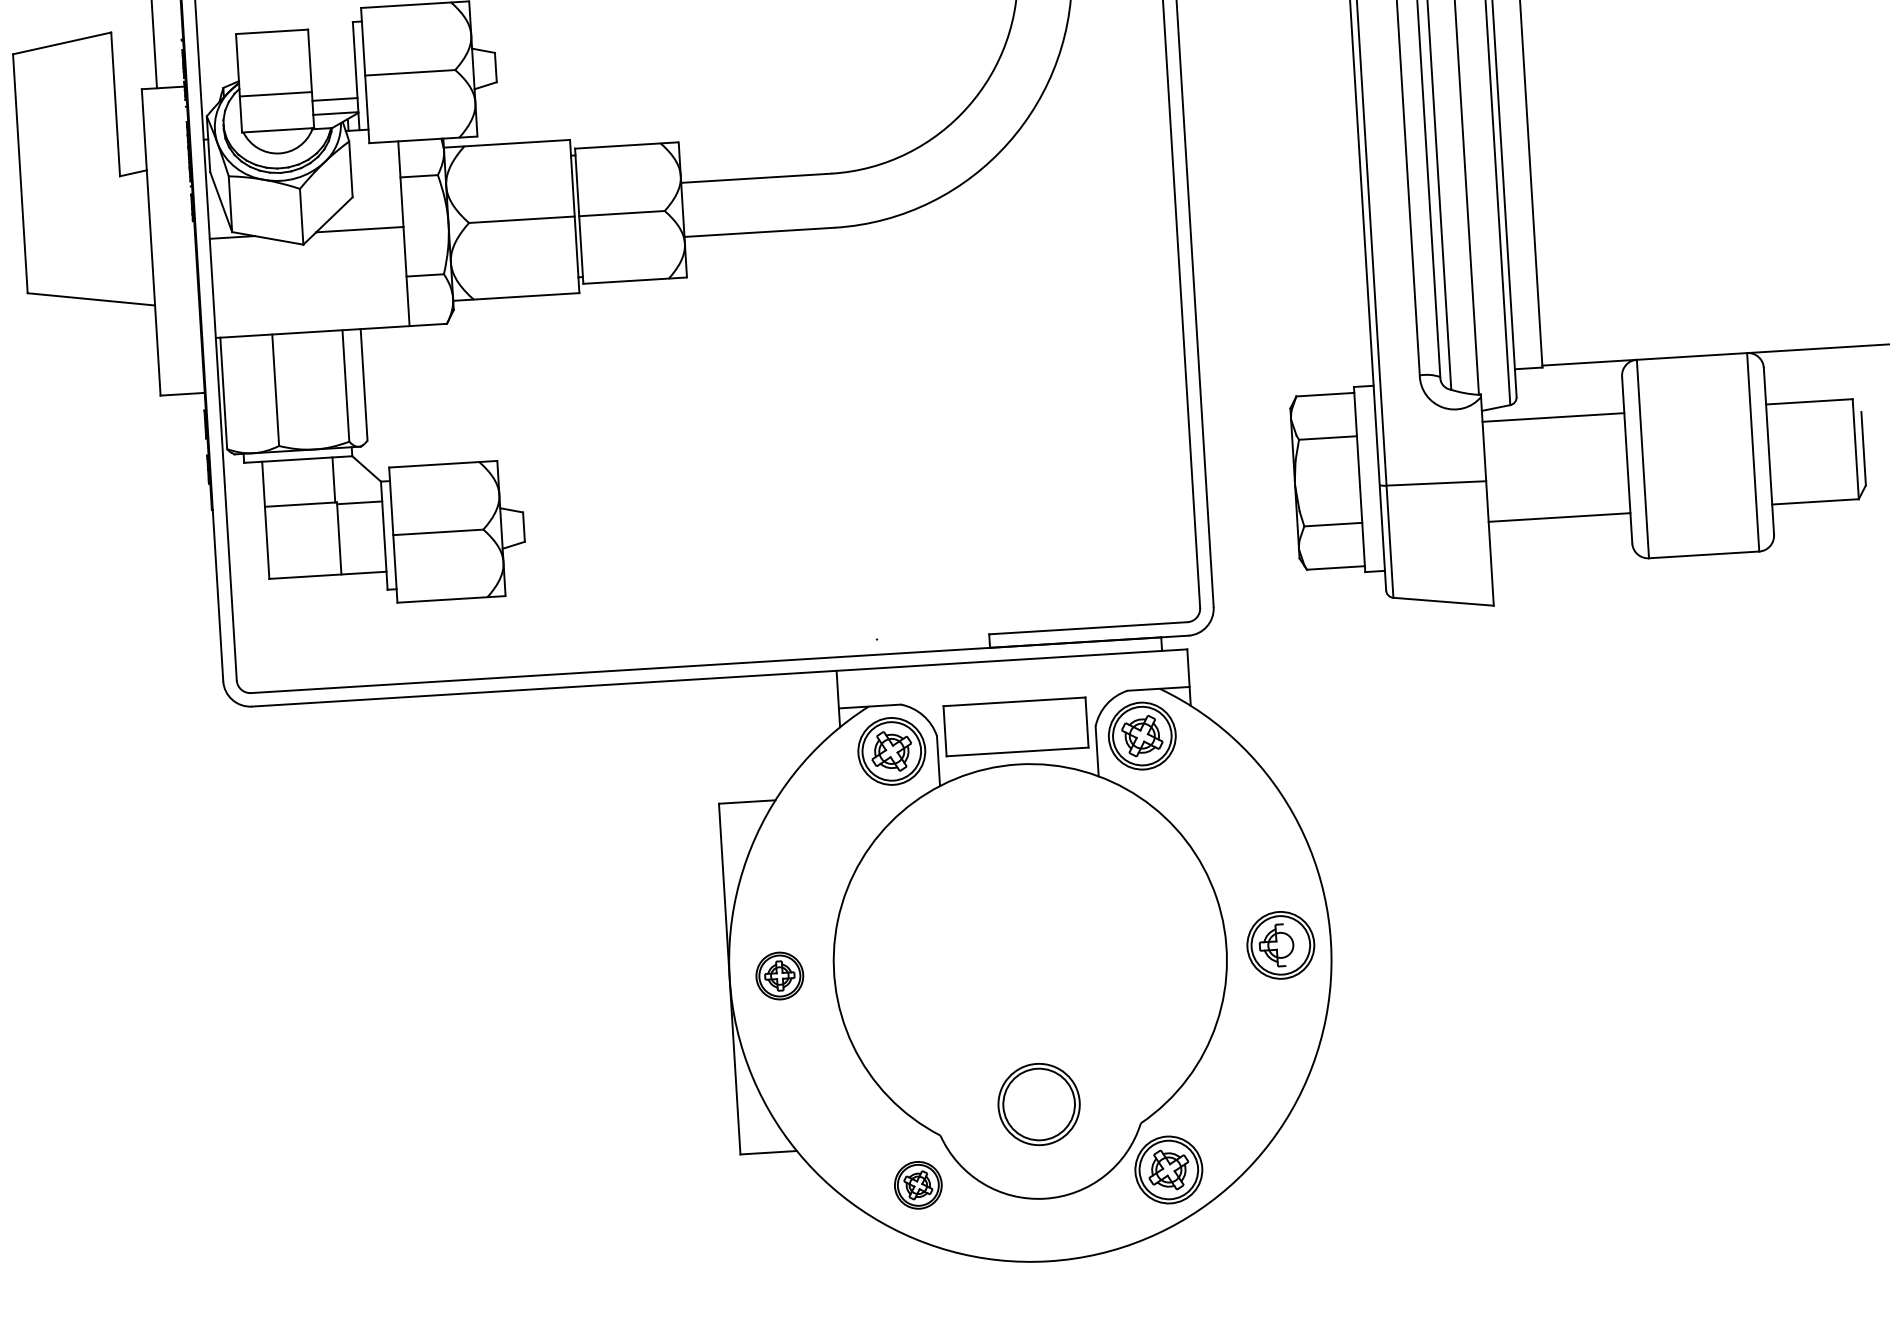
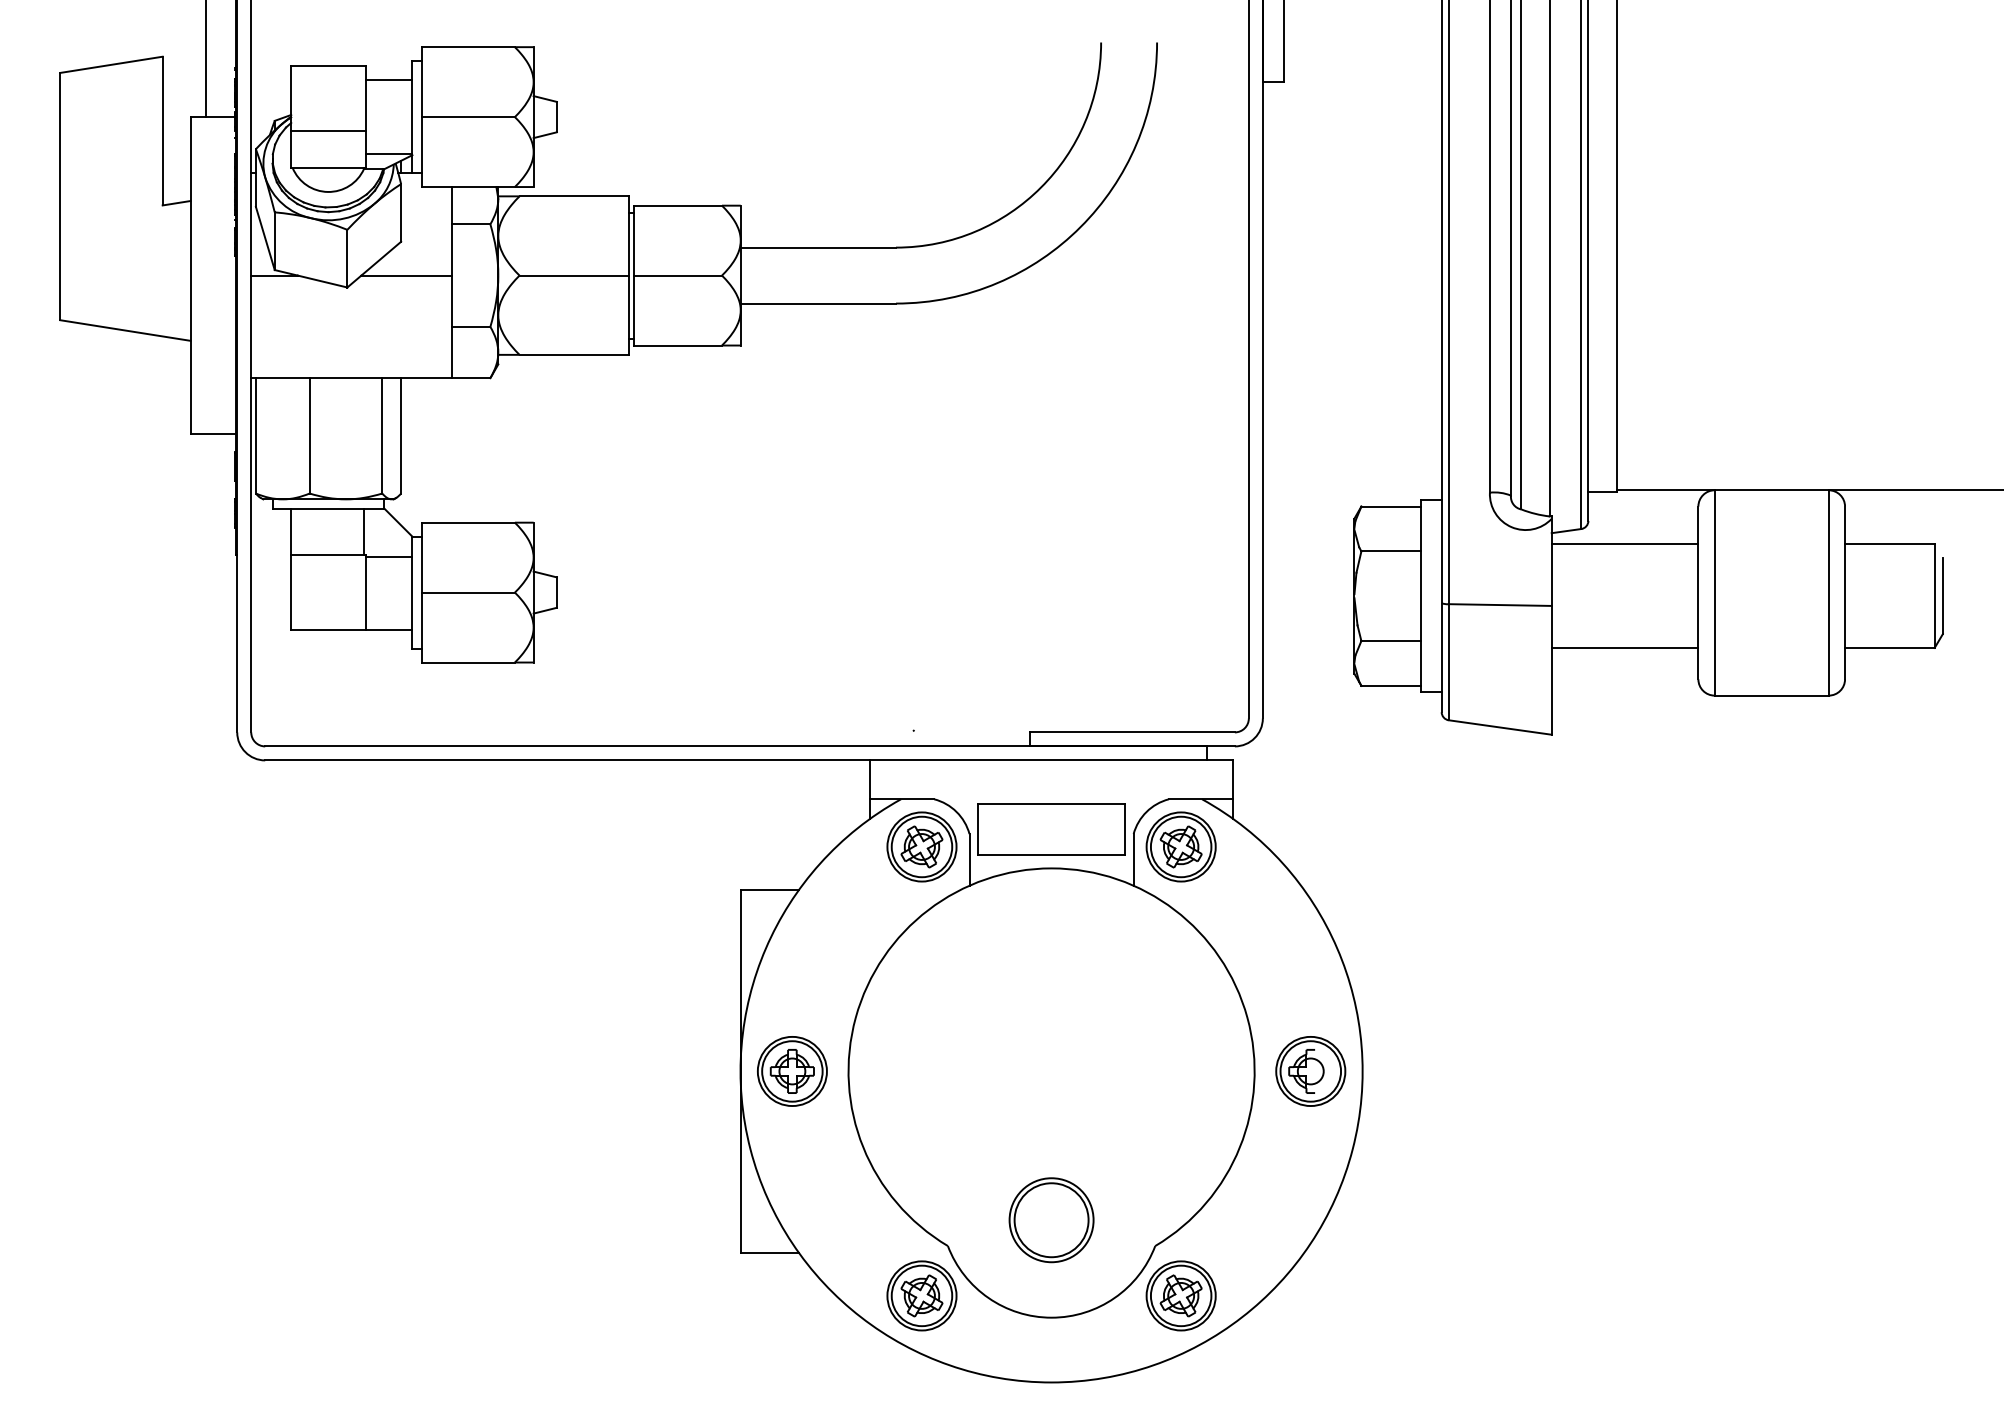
line: (334, 99) -> (388, 79), moved
part: (779, 976) -> (792, 1071), size x1.43
part: (917, 1184) -> (921, 1295), size x1.43

